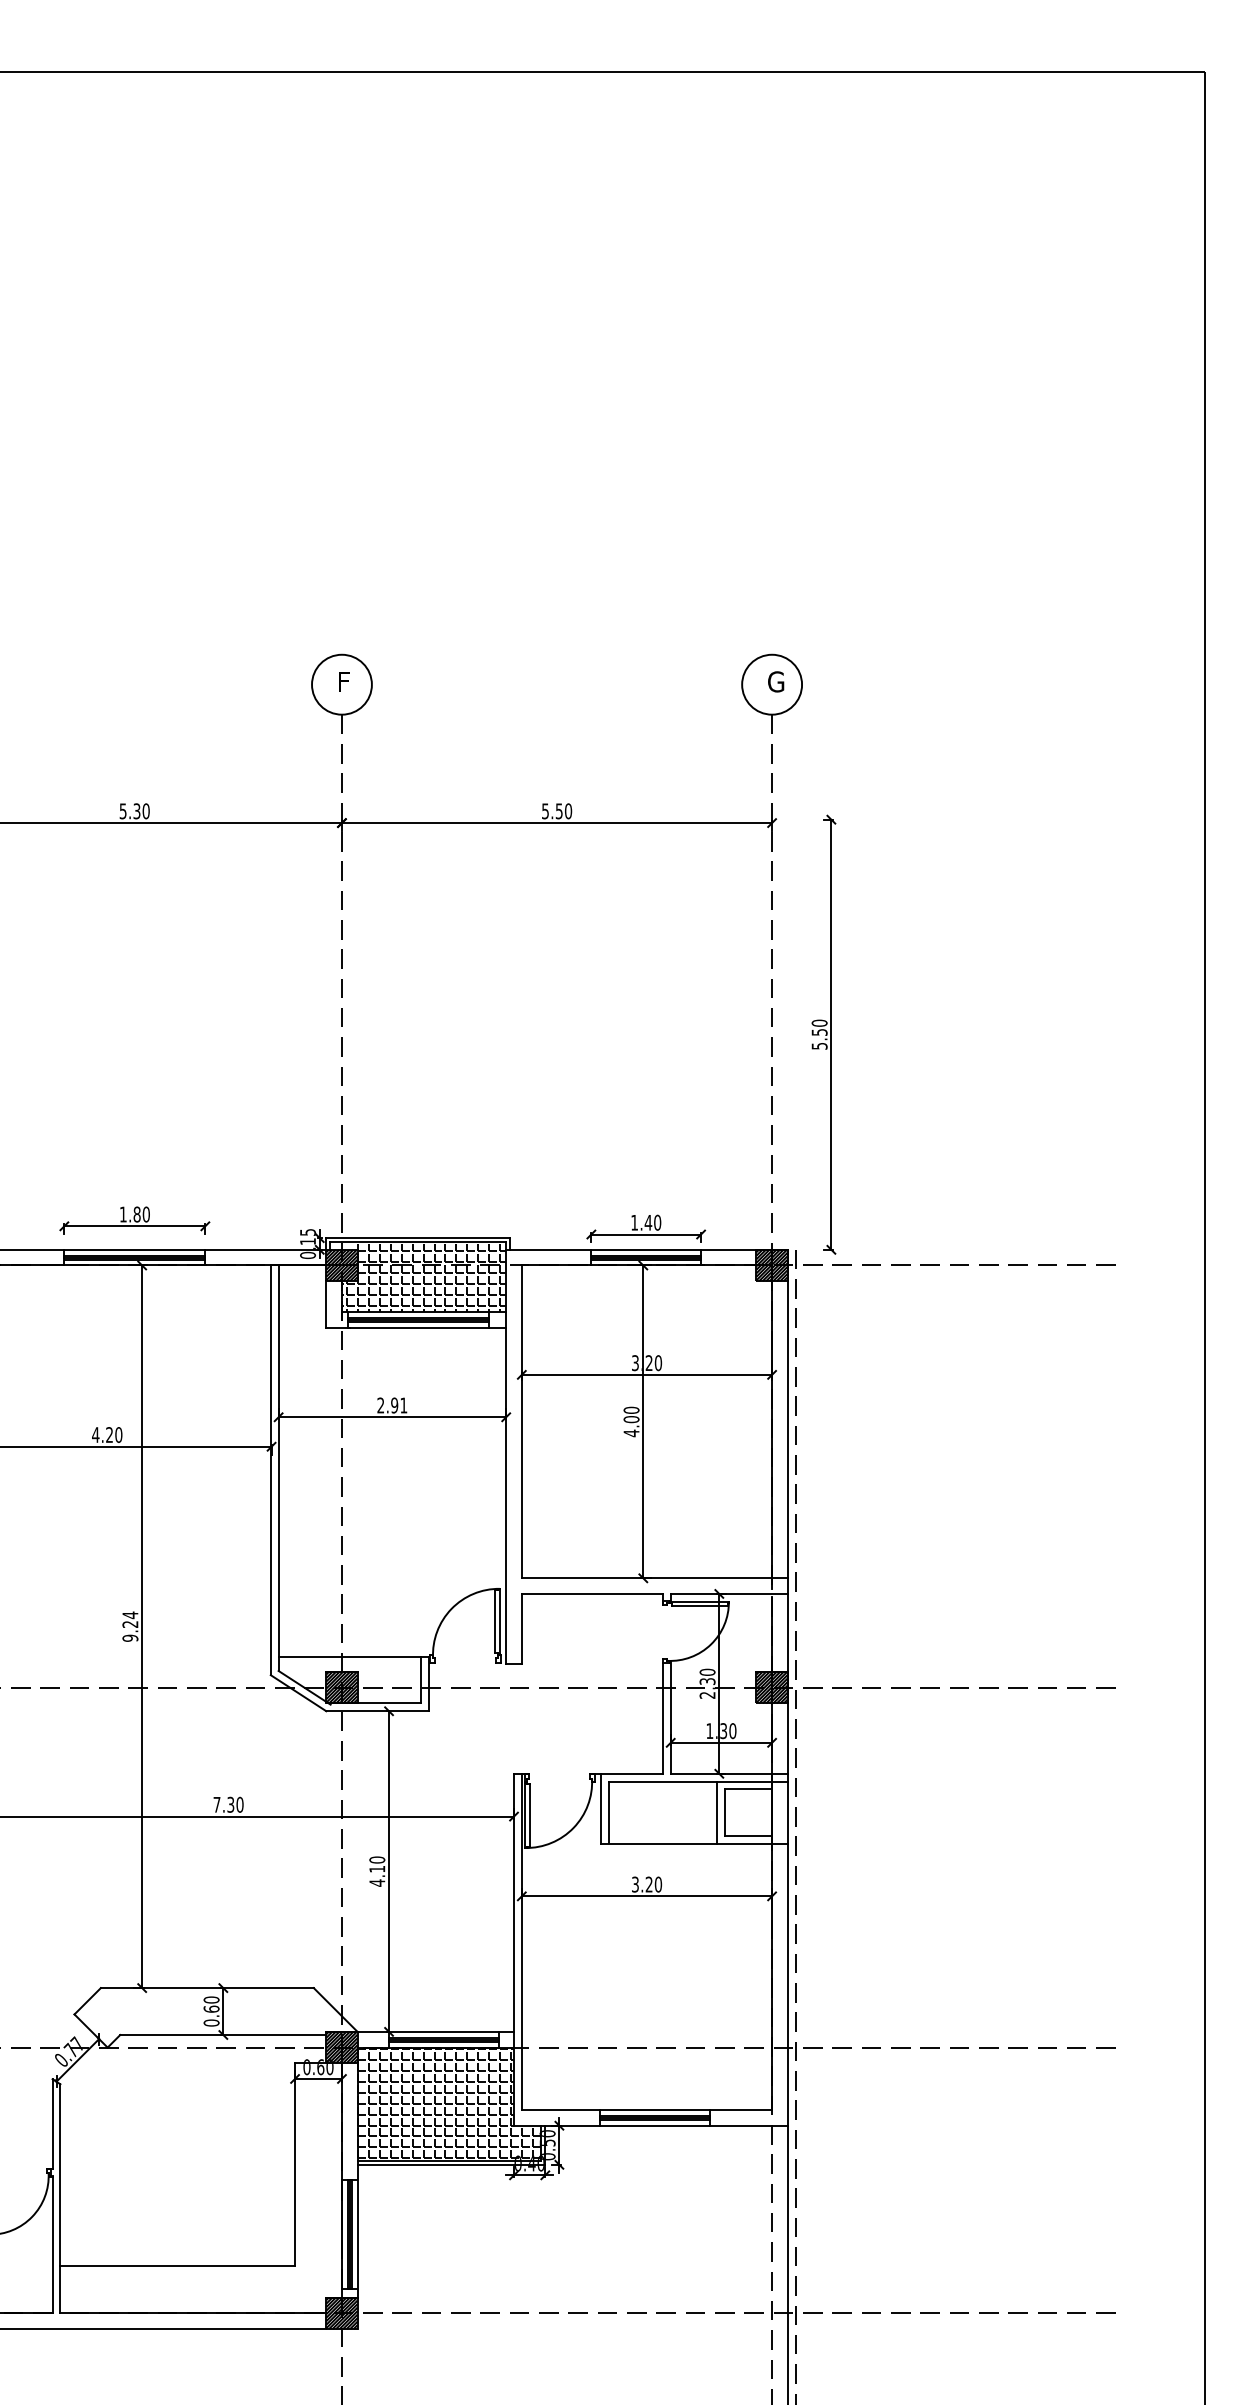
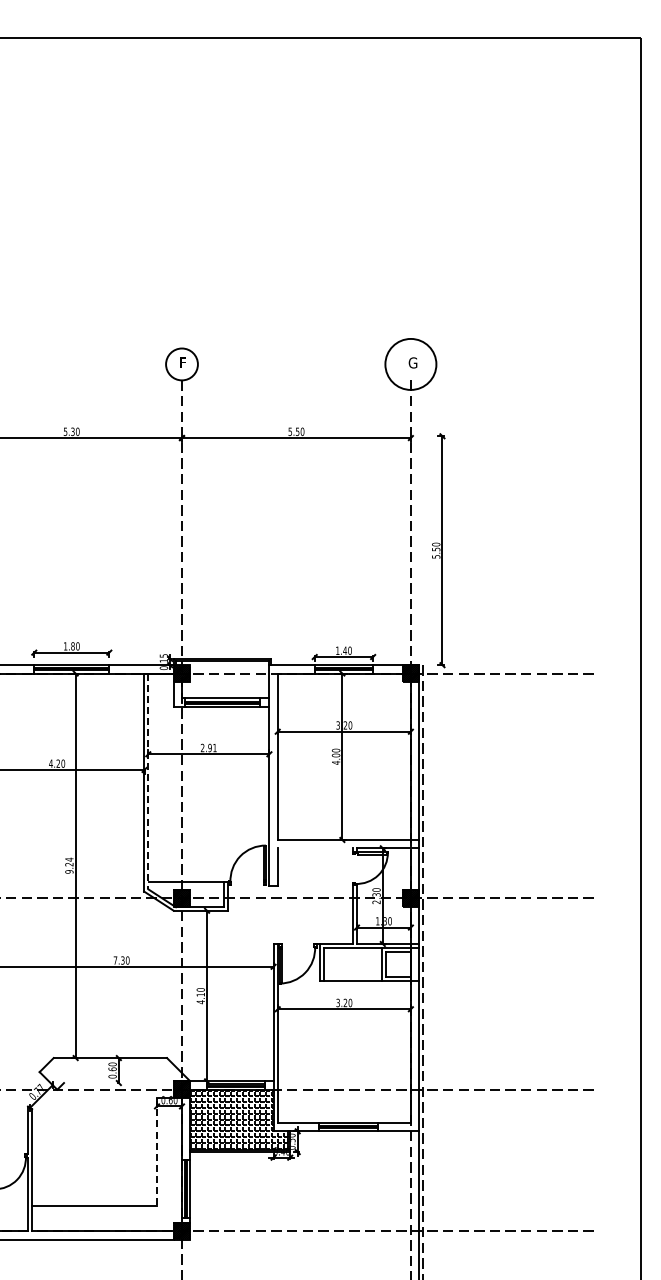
circle: (771, 684) -> (410, 364), size x1.6
hatch: (423, 1276) -> (225, 679), removed
line: (279, 1468) -> (148, 781), solid -> dashed
line: (590, 1594) -> (314, 848), removed
line: (222, 2035) -> (118, 1083), removed
line: (295, 2165) -> (157, 1152), solid -> dashed

